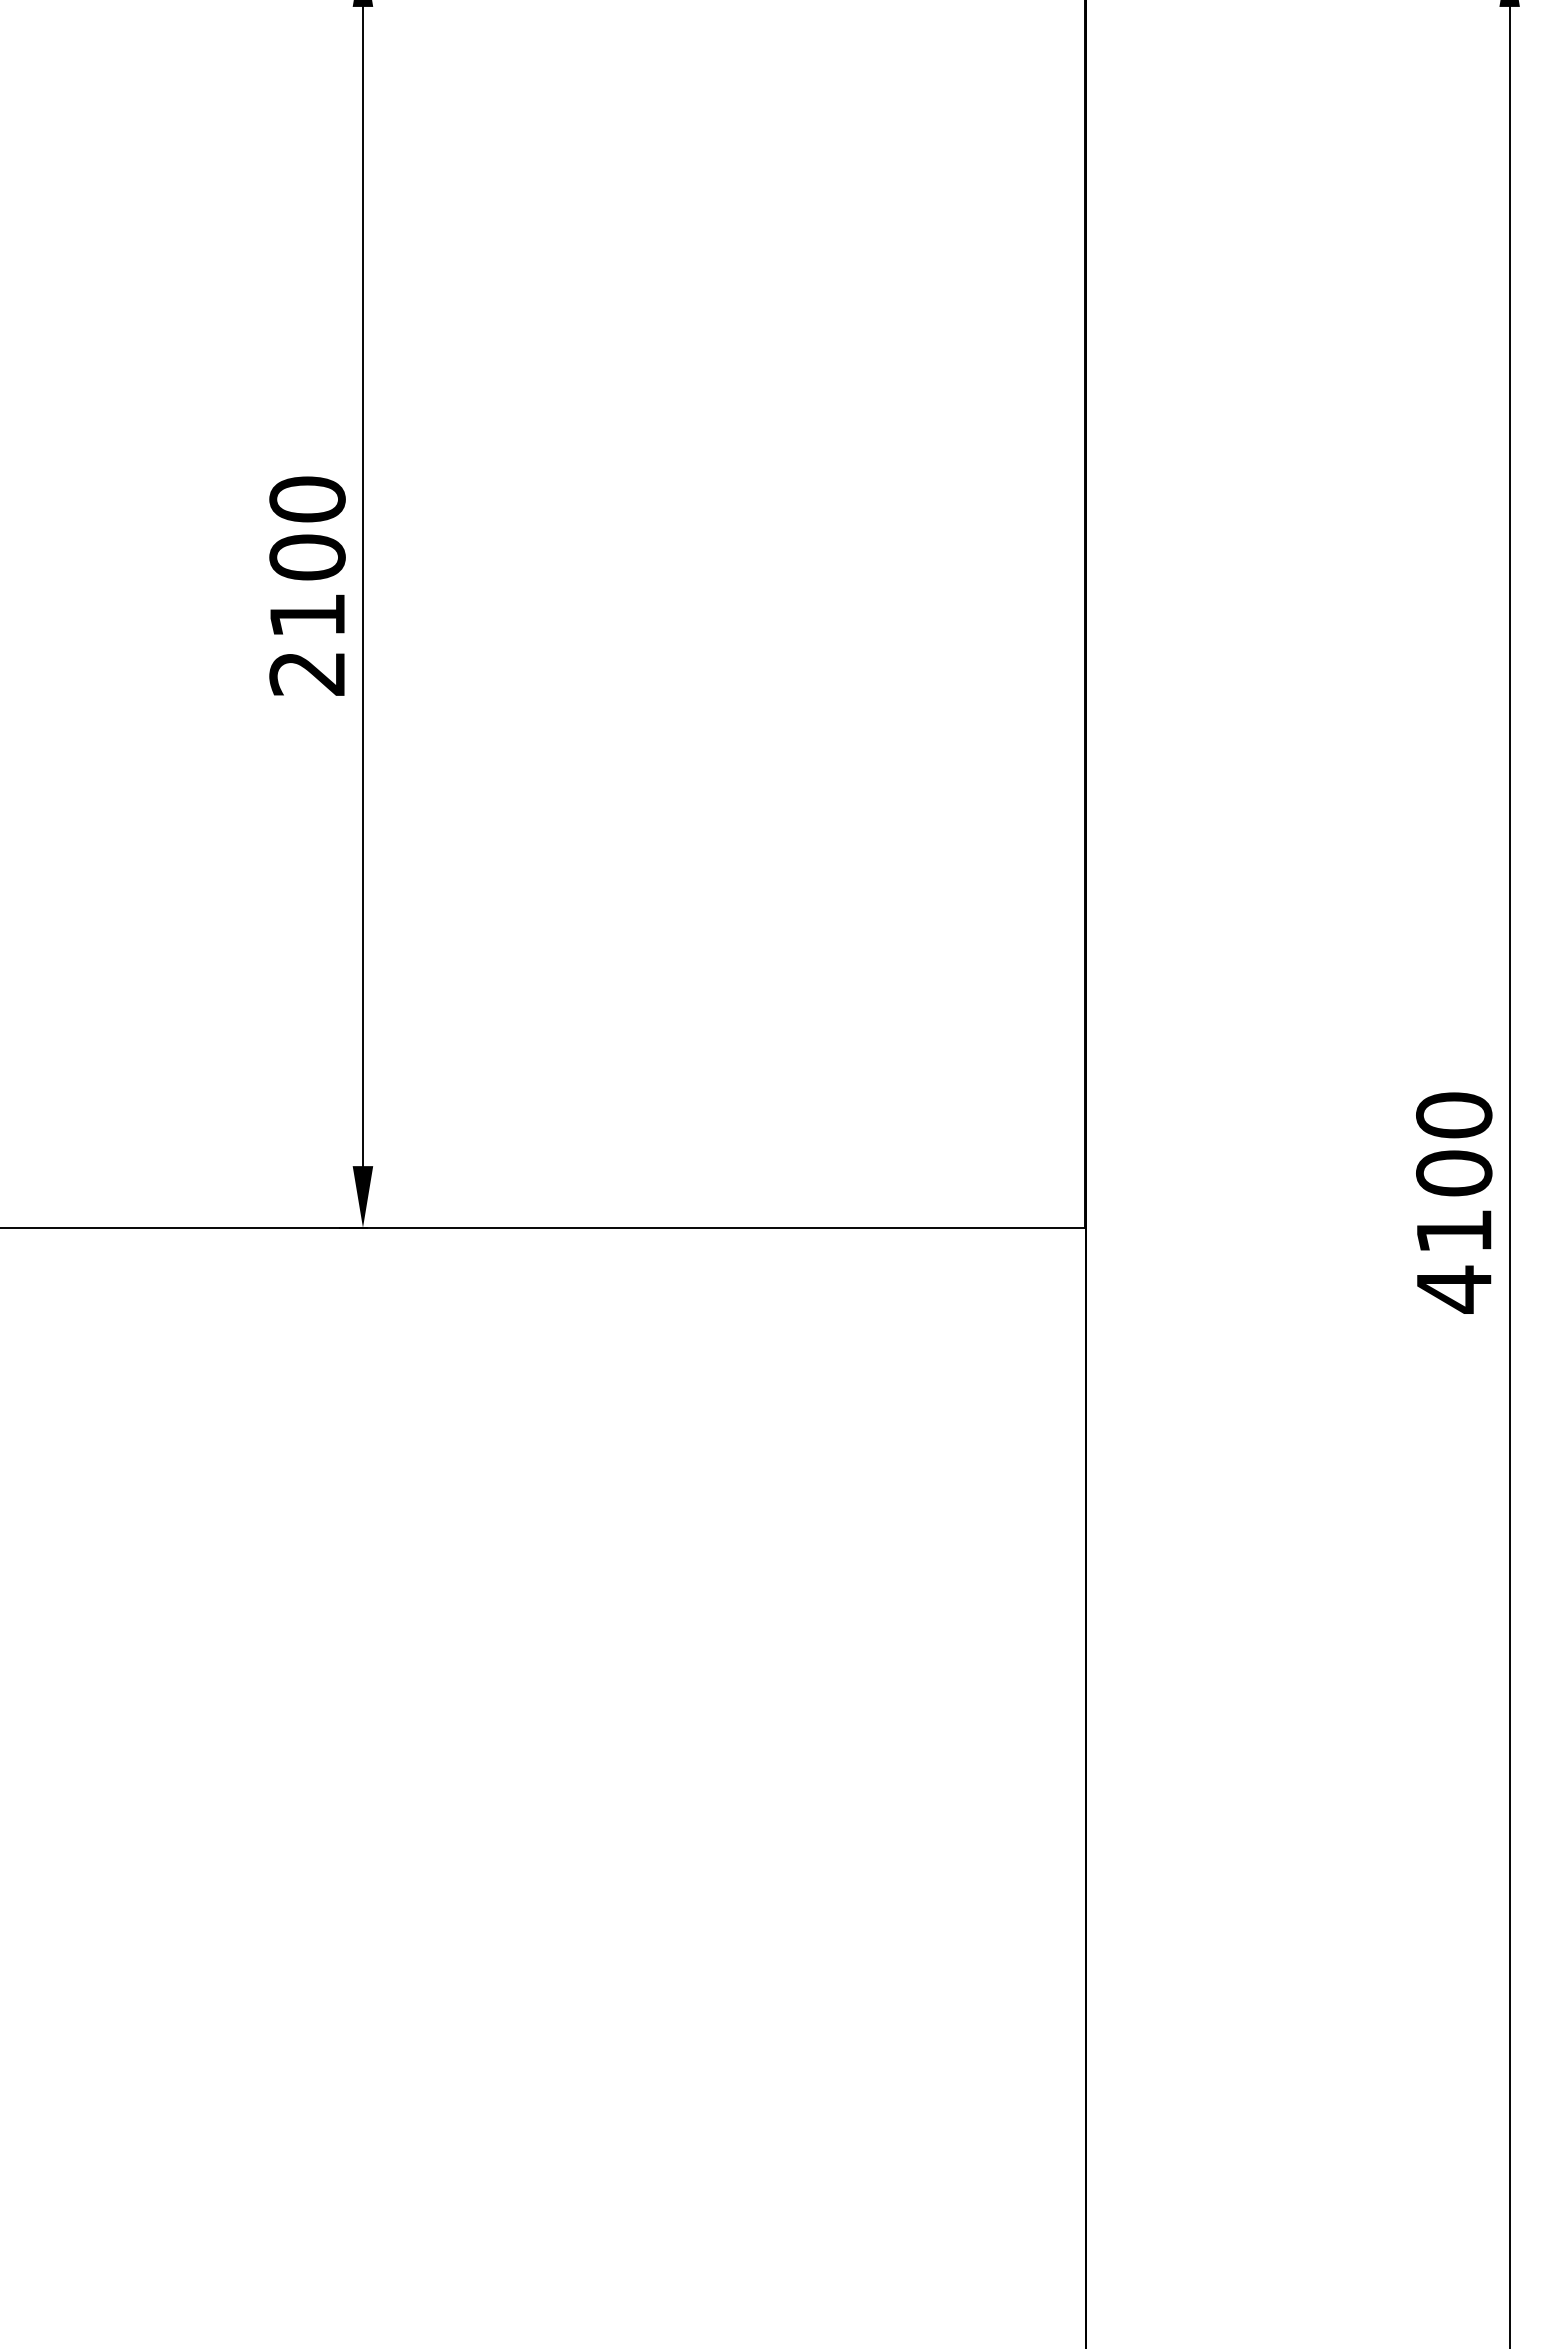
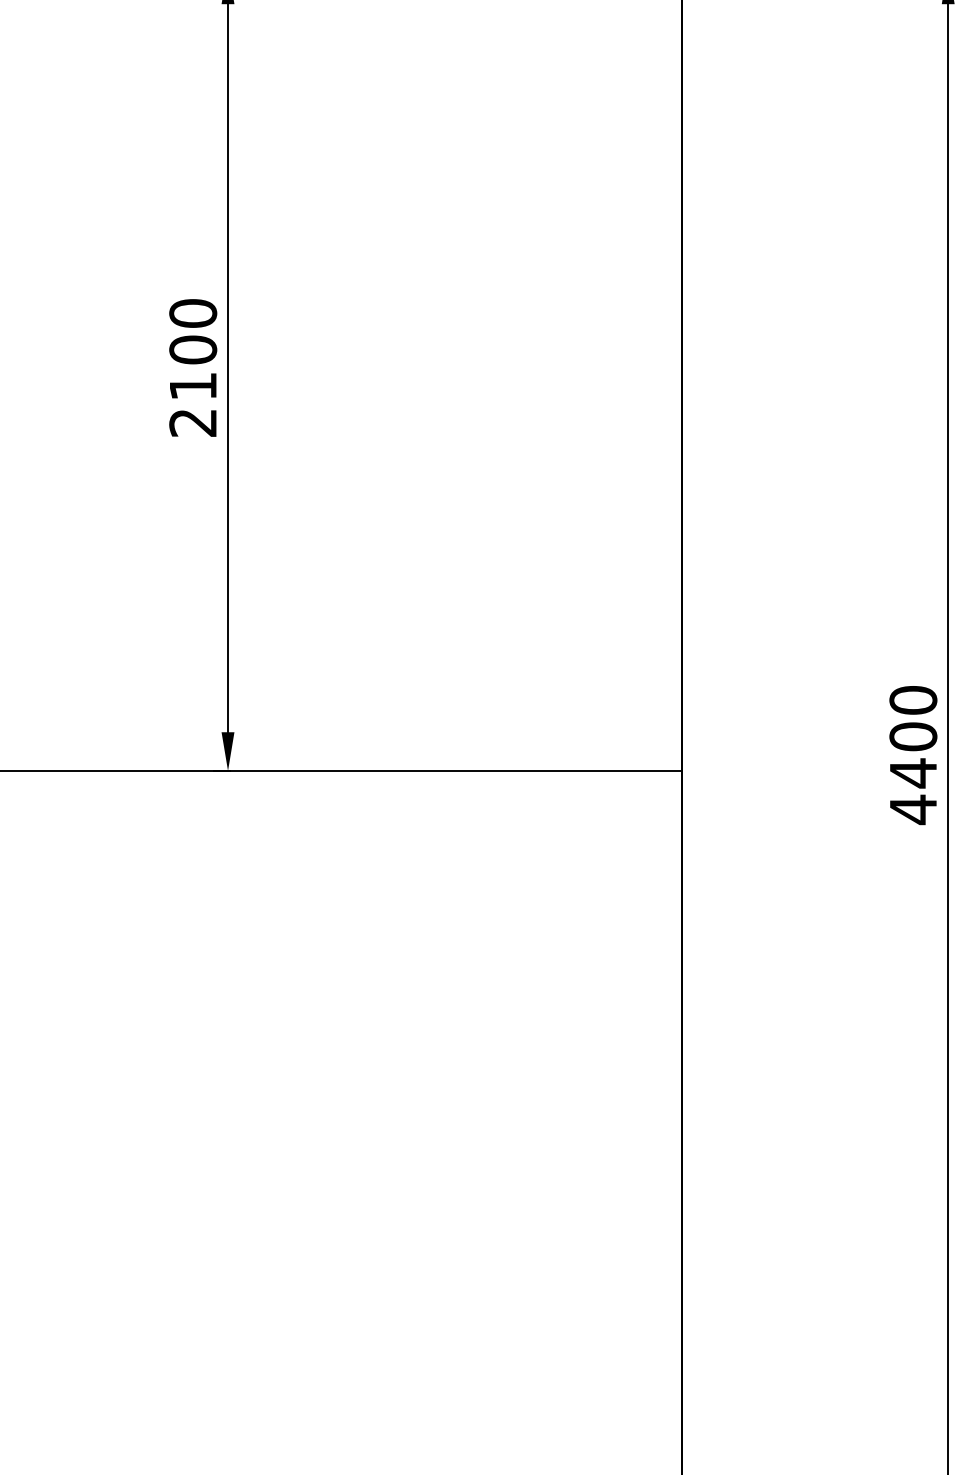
text: (1454, 1231) -> (913, 773), 4100 -> 4400

